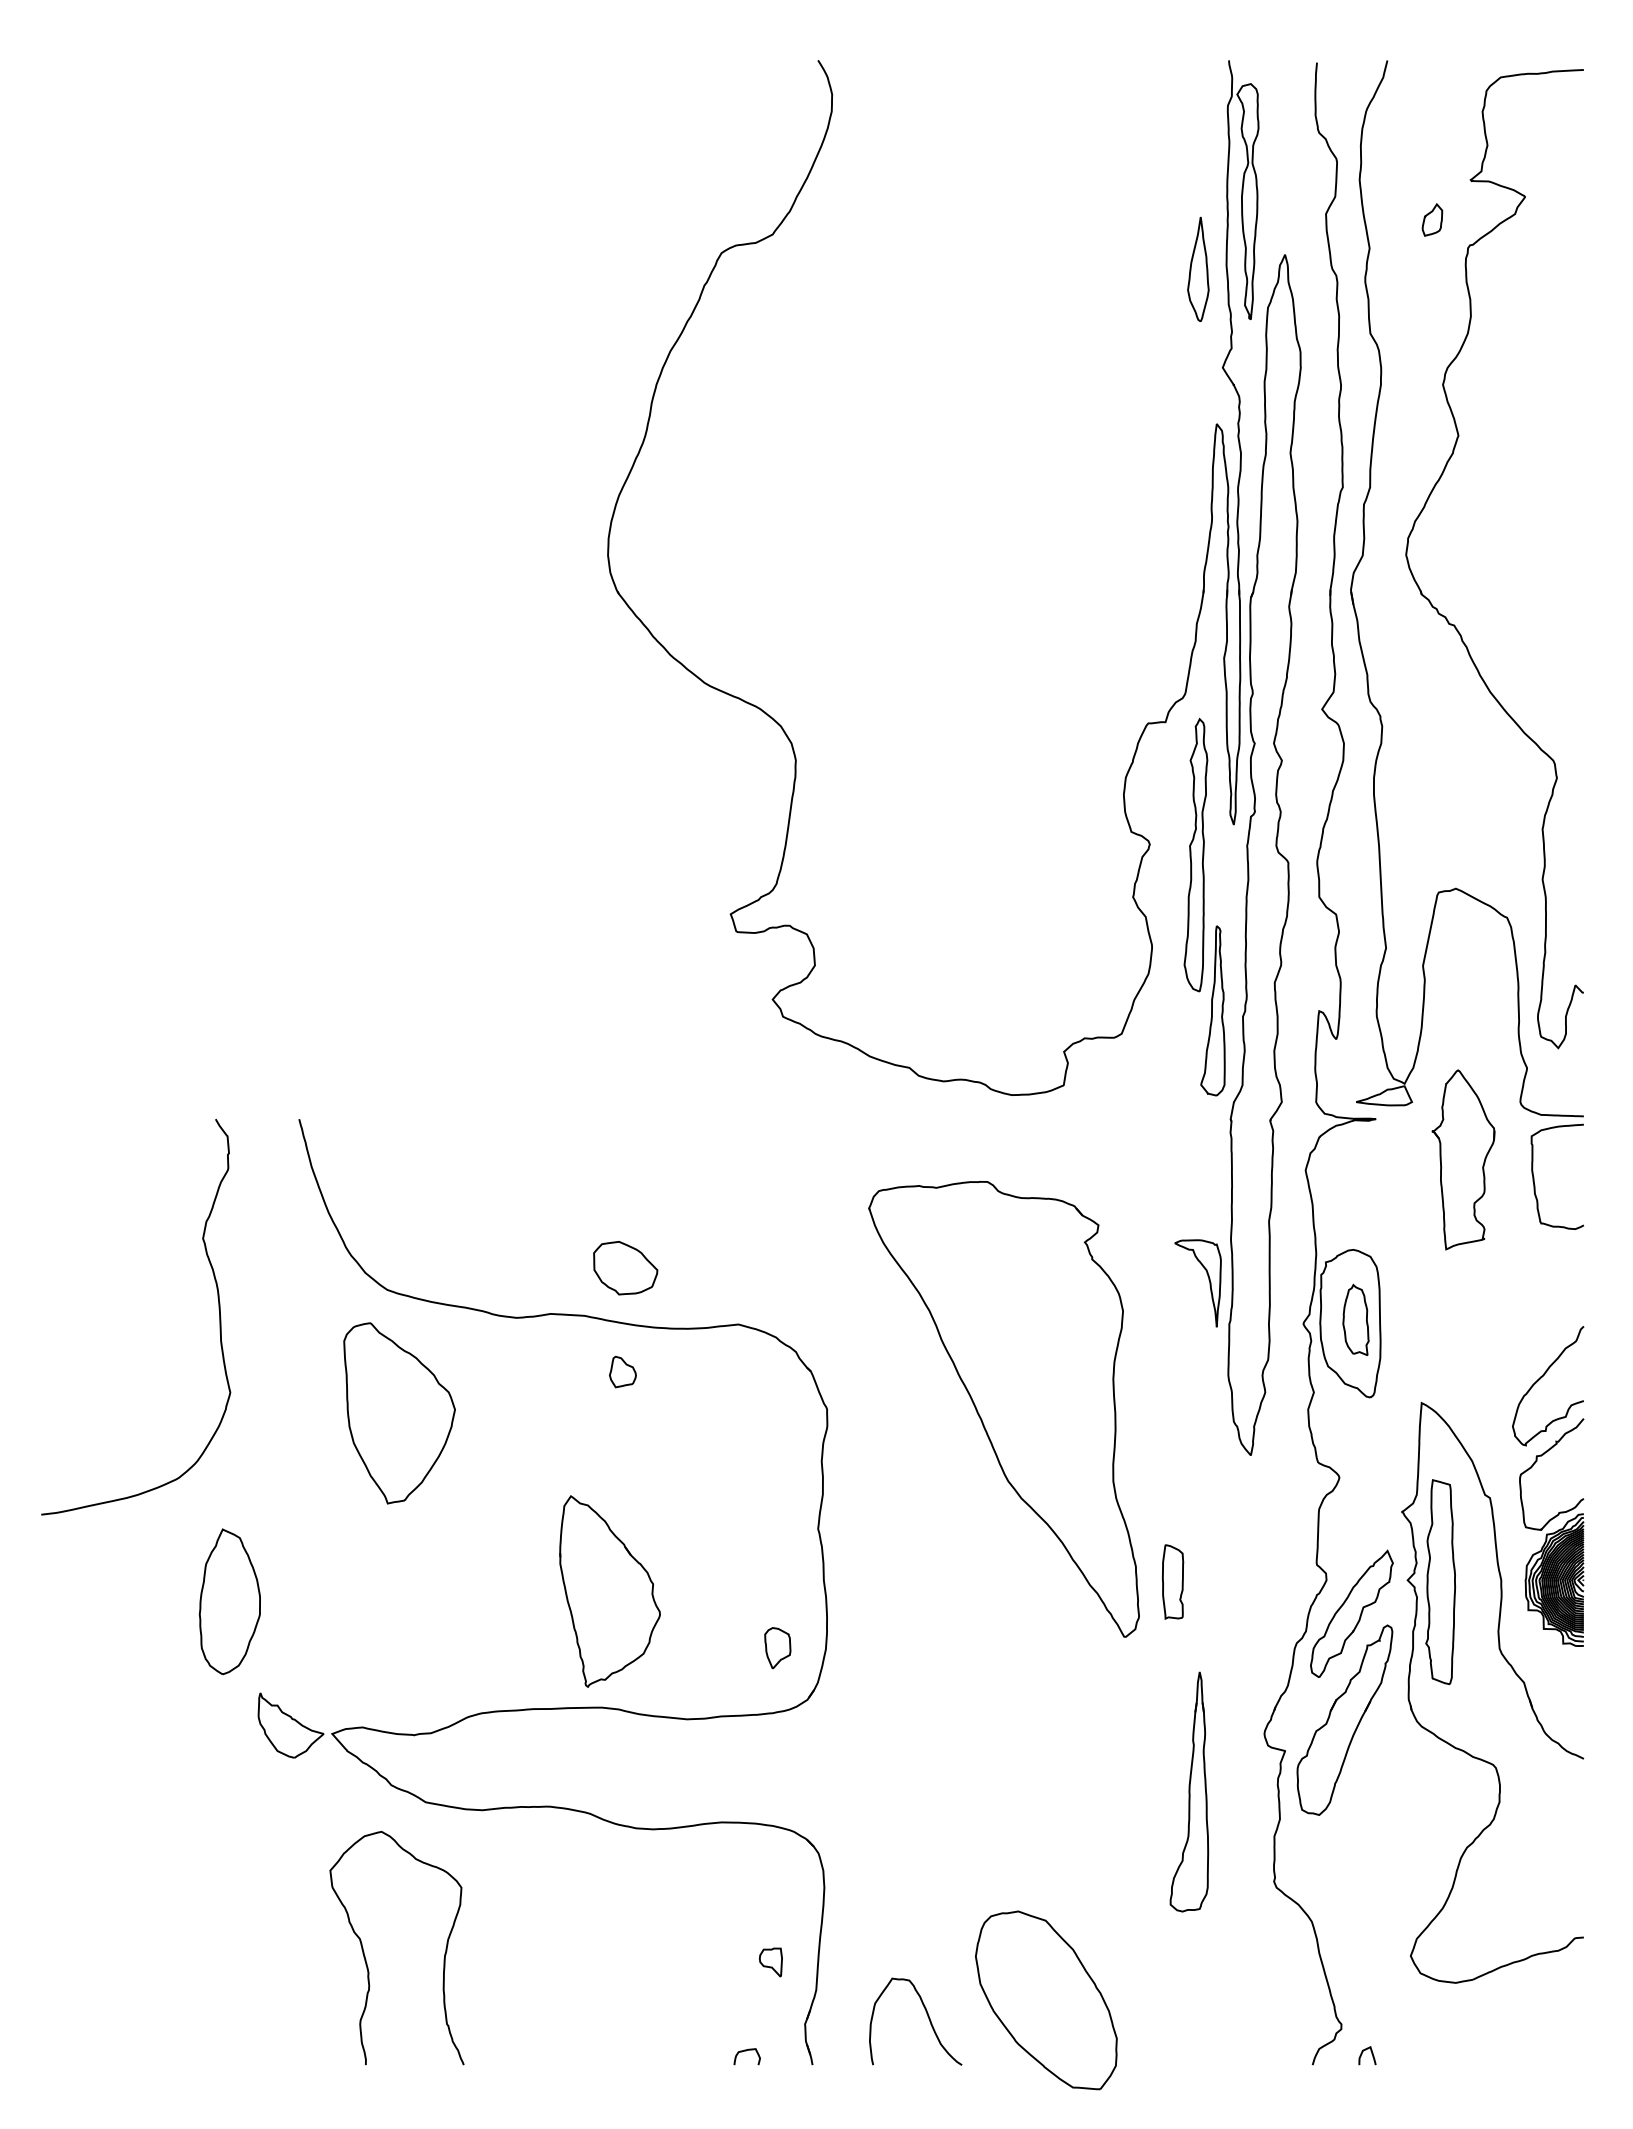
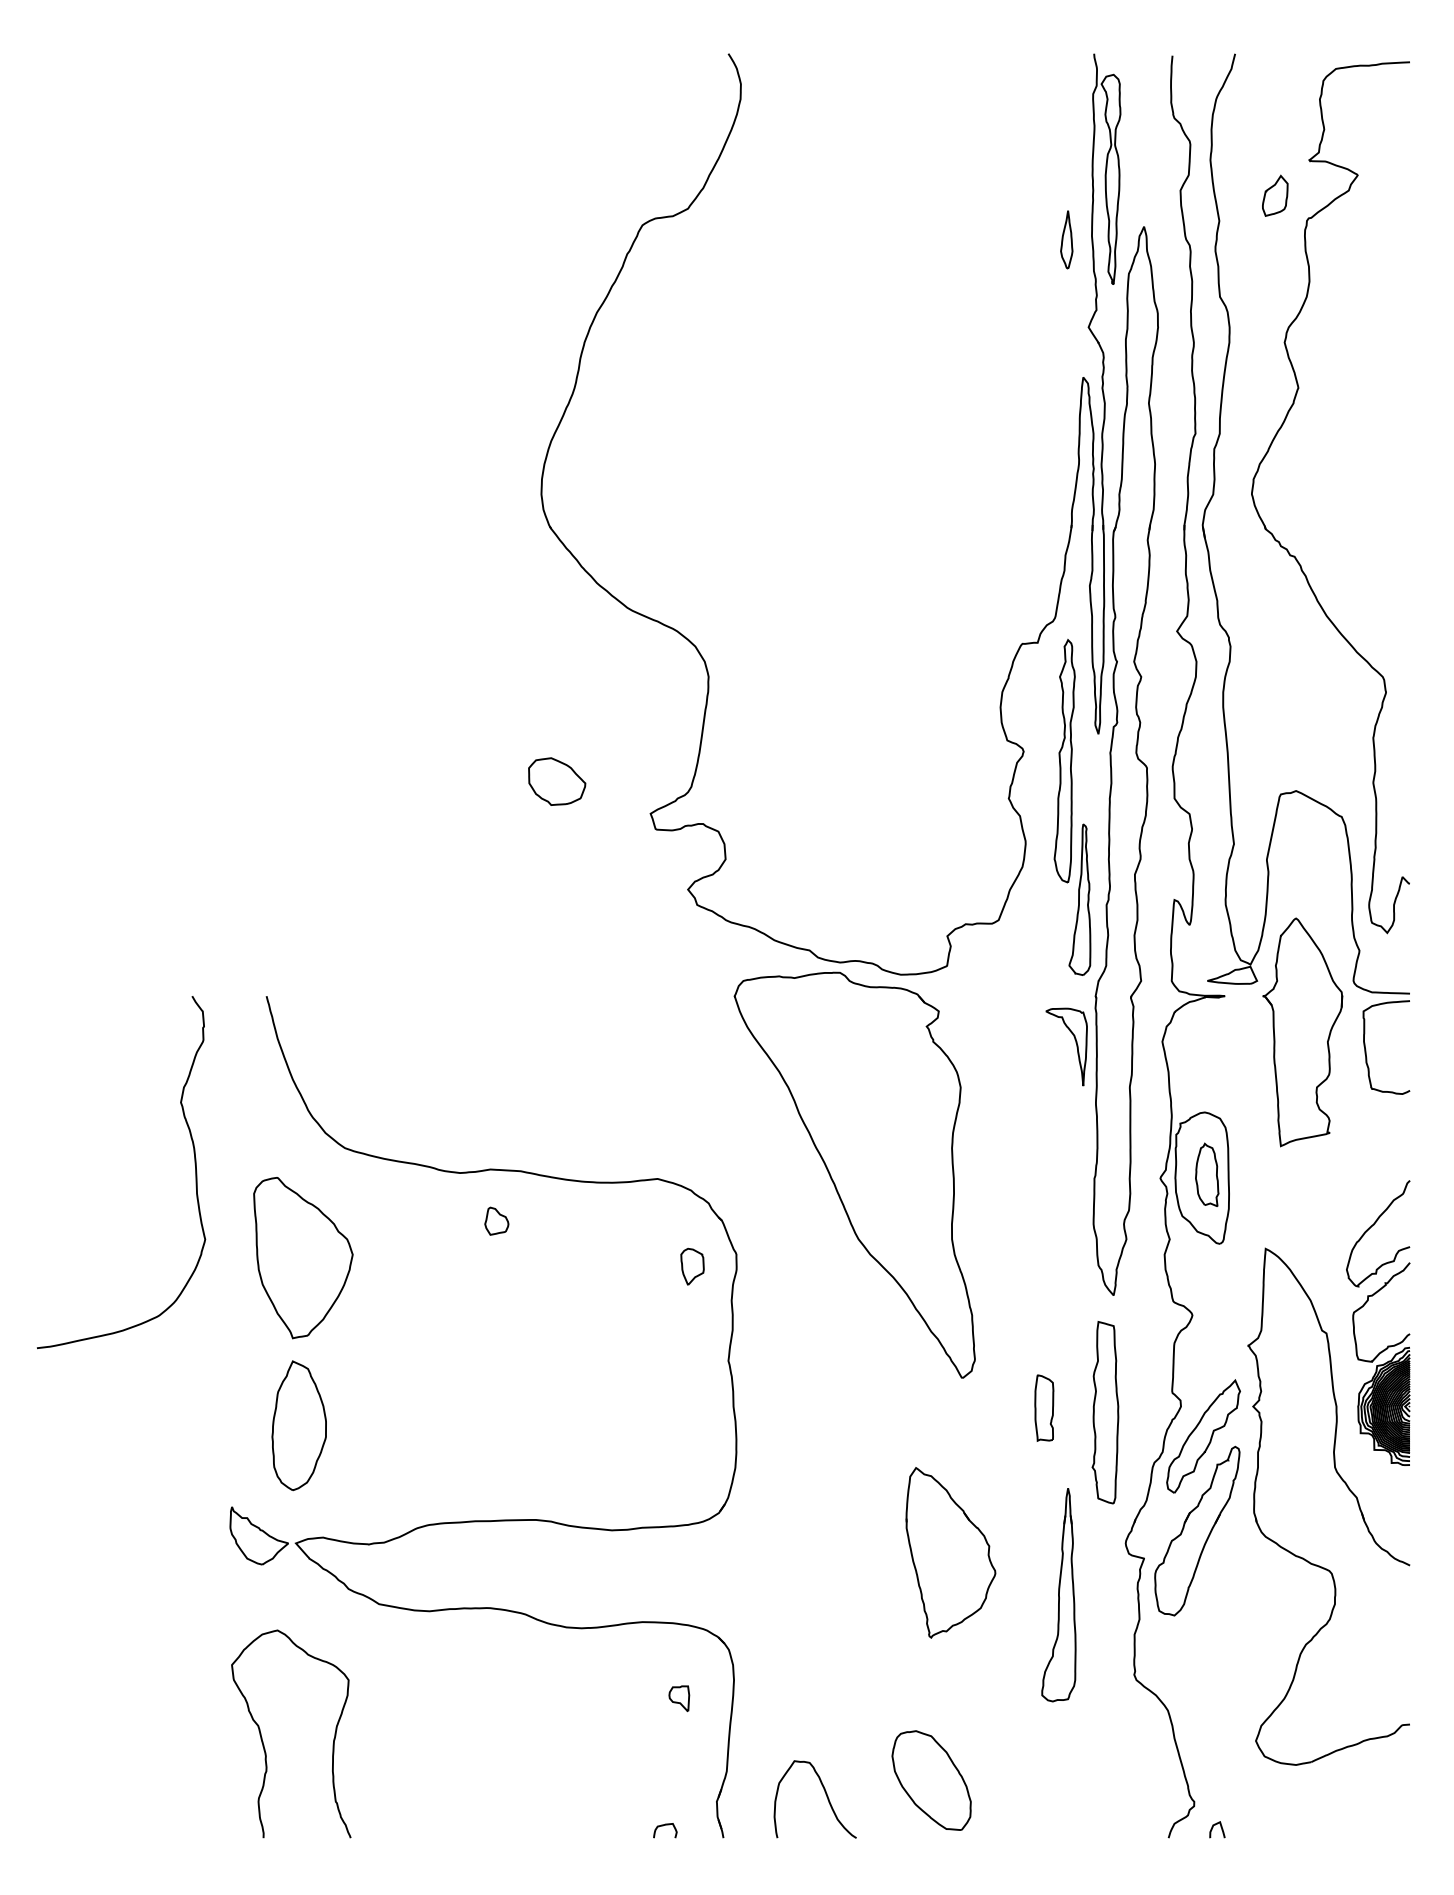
part: (1432, 219) -> (1275, 195), size x1.43
part: (1197, 269) -> (1066, 239), size x0.62
part: (1463, 1159) -> (1302, 1032), size x1.43
part: (625, 1268) -> (556, 781), moved
part: (1208, 1280) -> (1075, 1044), moved
part: (622, 1371) -> (496, 1220), moved
part: (1003, 1409) -> (854, 1175), moved
part: (399, 1413) -> (303, 1258), moved
part: (1440, 1582) -> (1105, 1413), moved
part: (609, 1591) -> (950, 1552), moved
part: (229, 1601) -> (298, 1425), moved
part: (777, 1648) -> (692, 1267), moved
curve: (364, 1951) -> (262, 1737), moved
part: (770, 1962) -> (678, 1698), moved
part: (1046, 2000) -> (931, 1780), size x0.62

